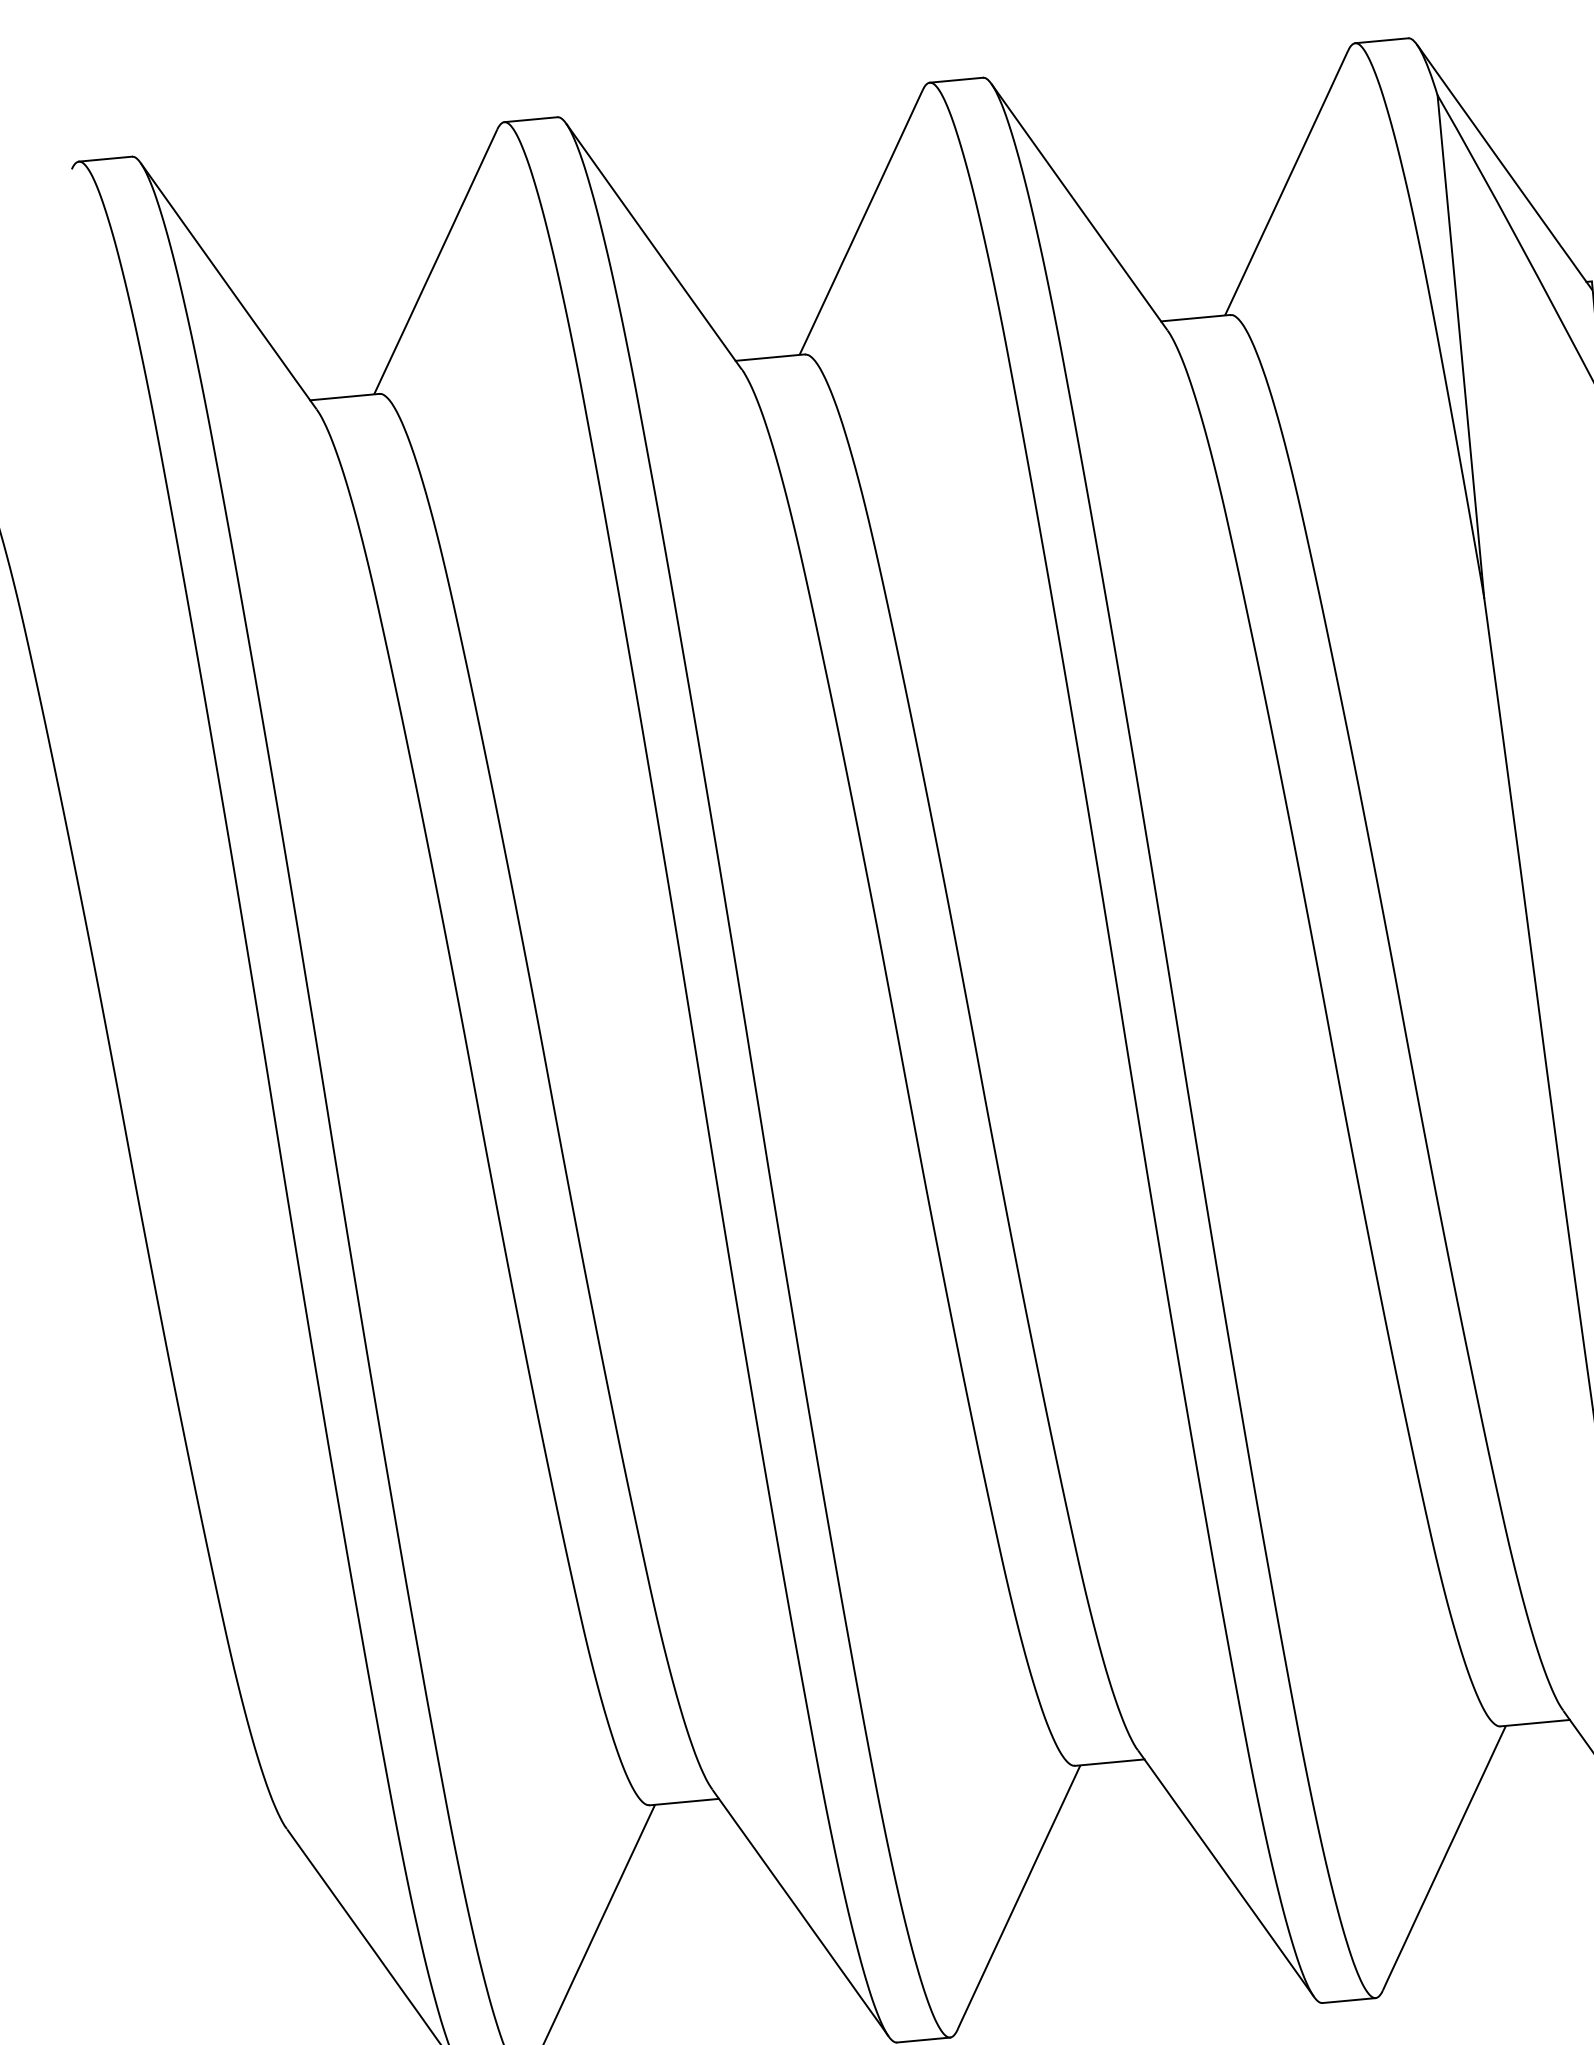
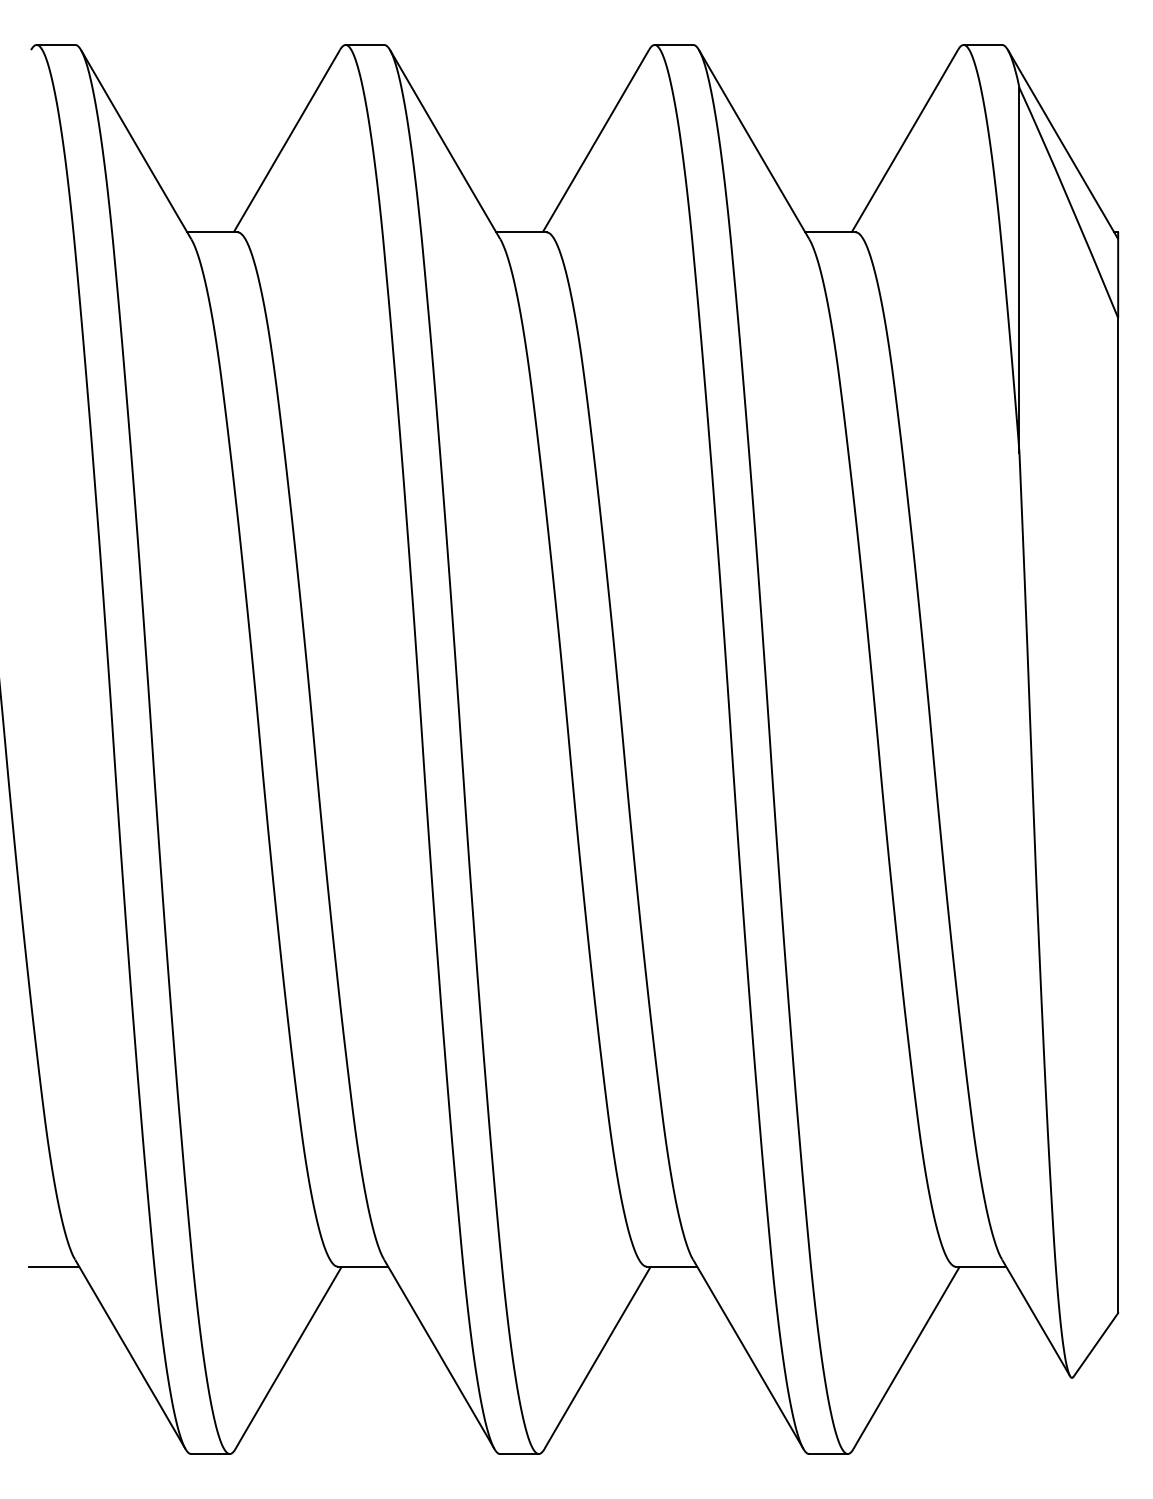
line: (258, 1841) -> (53, 1266), added

